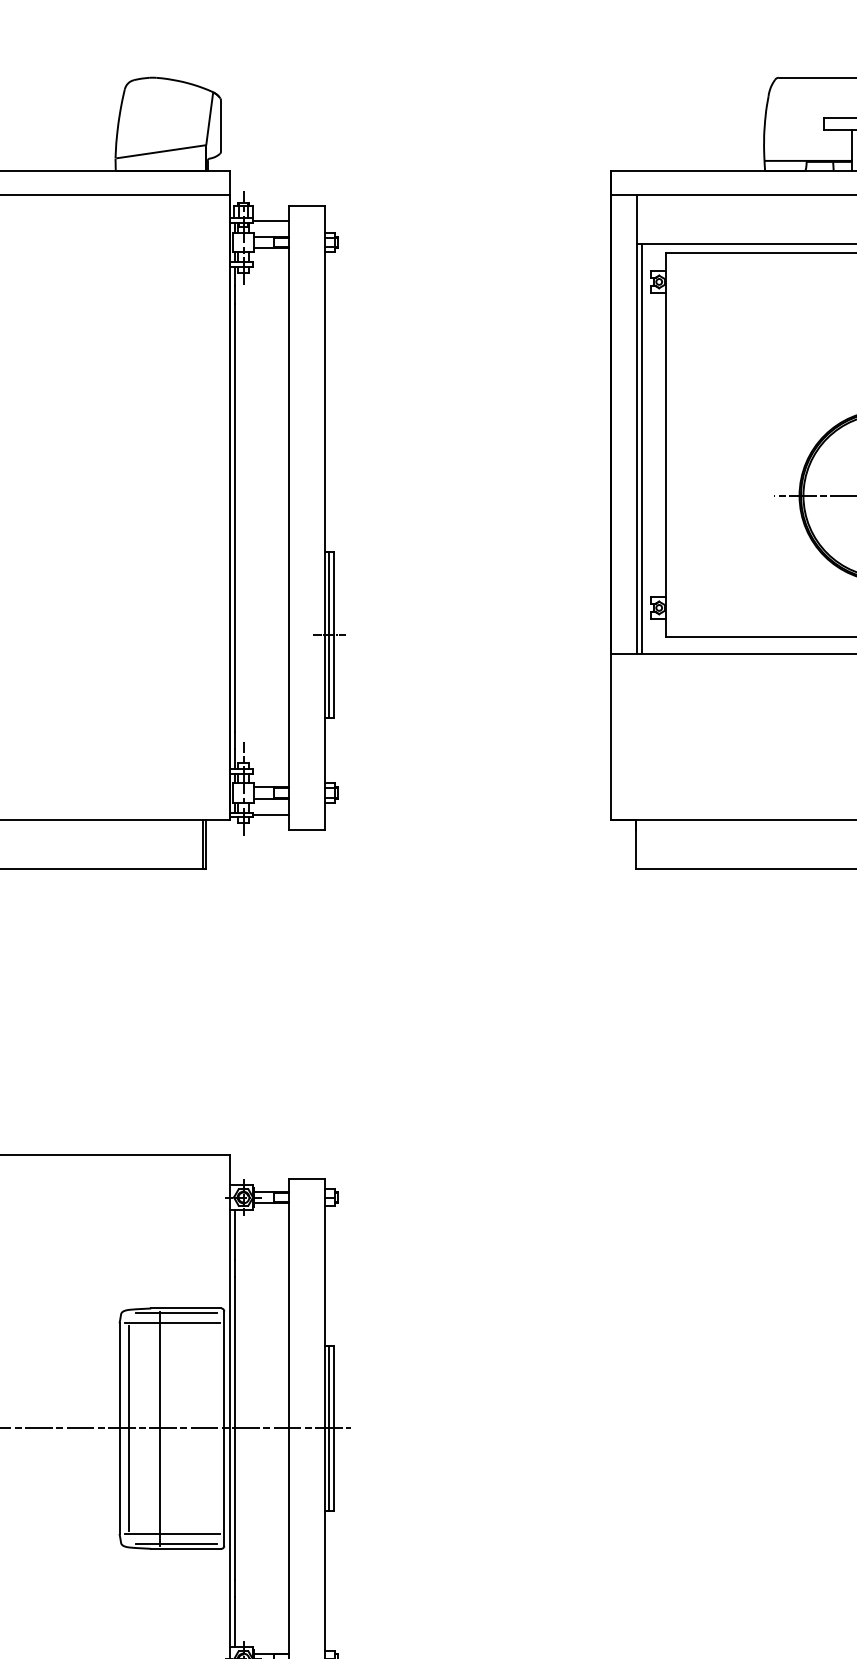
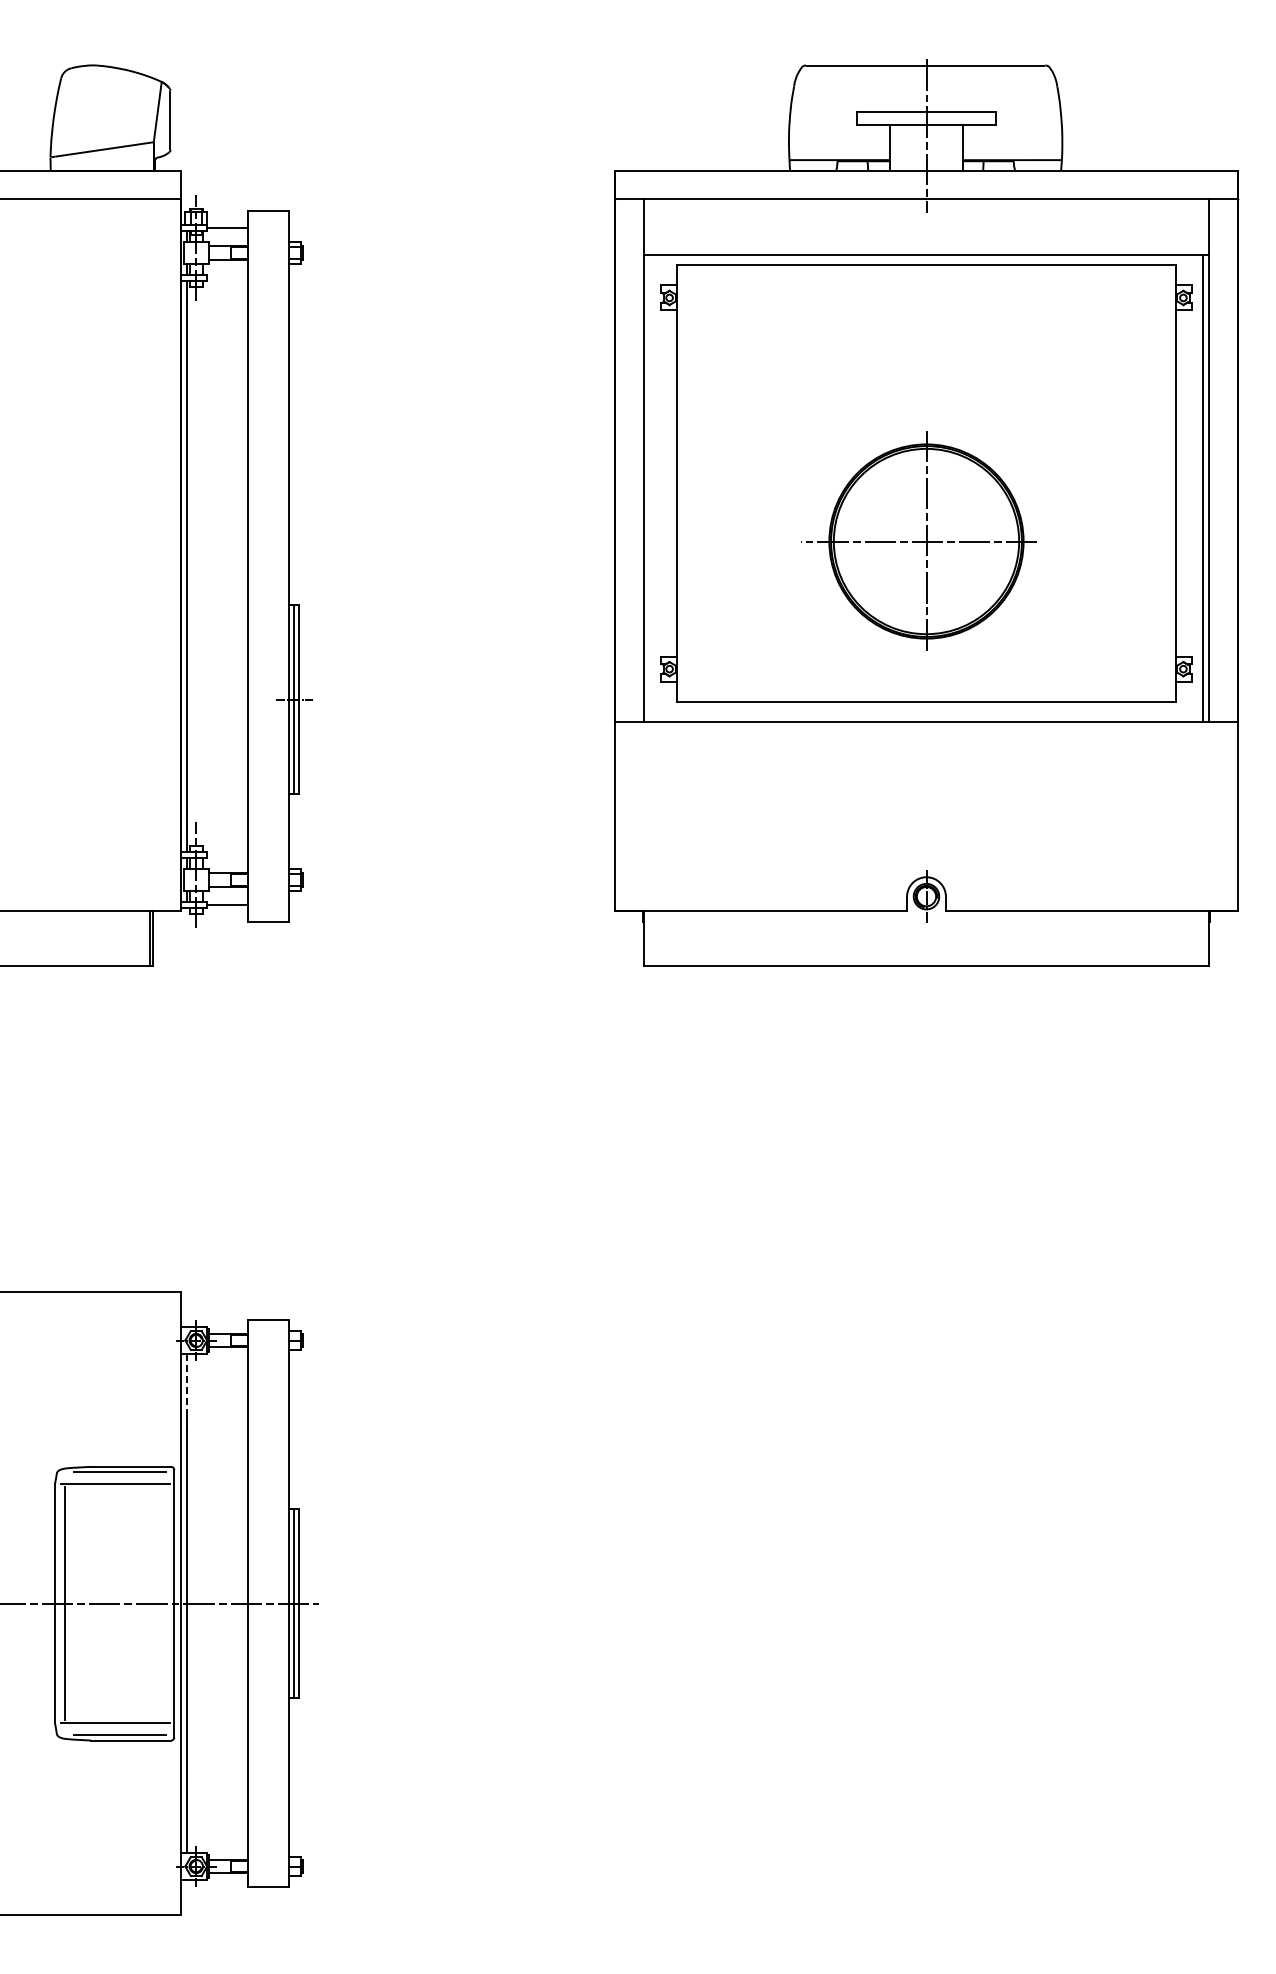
line: (641, 448) -> (649, 487), removed
line: (234, 1235) -> (186, 1383), solid -> dashed
line: (160, 1428) -> (101, 1603), removed

